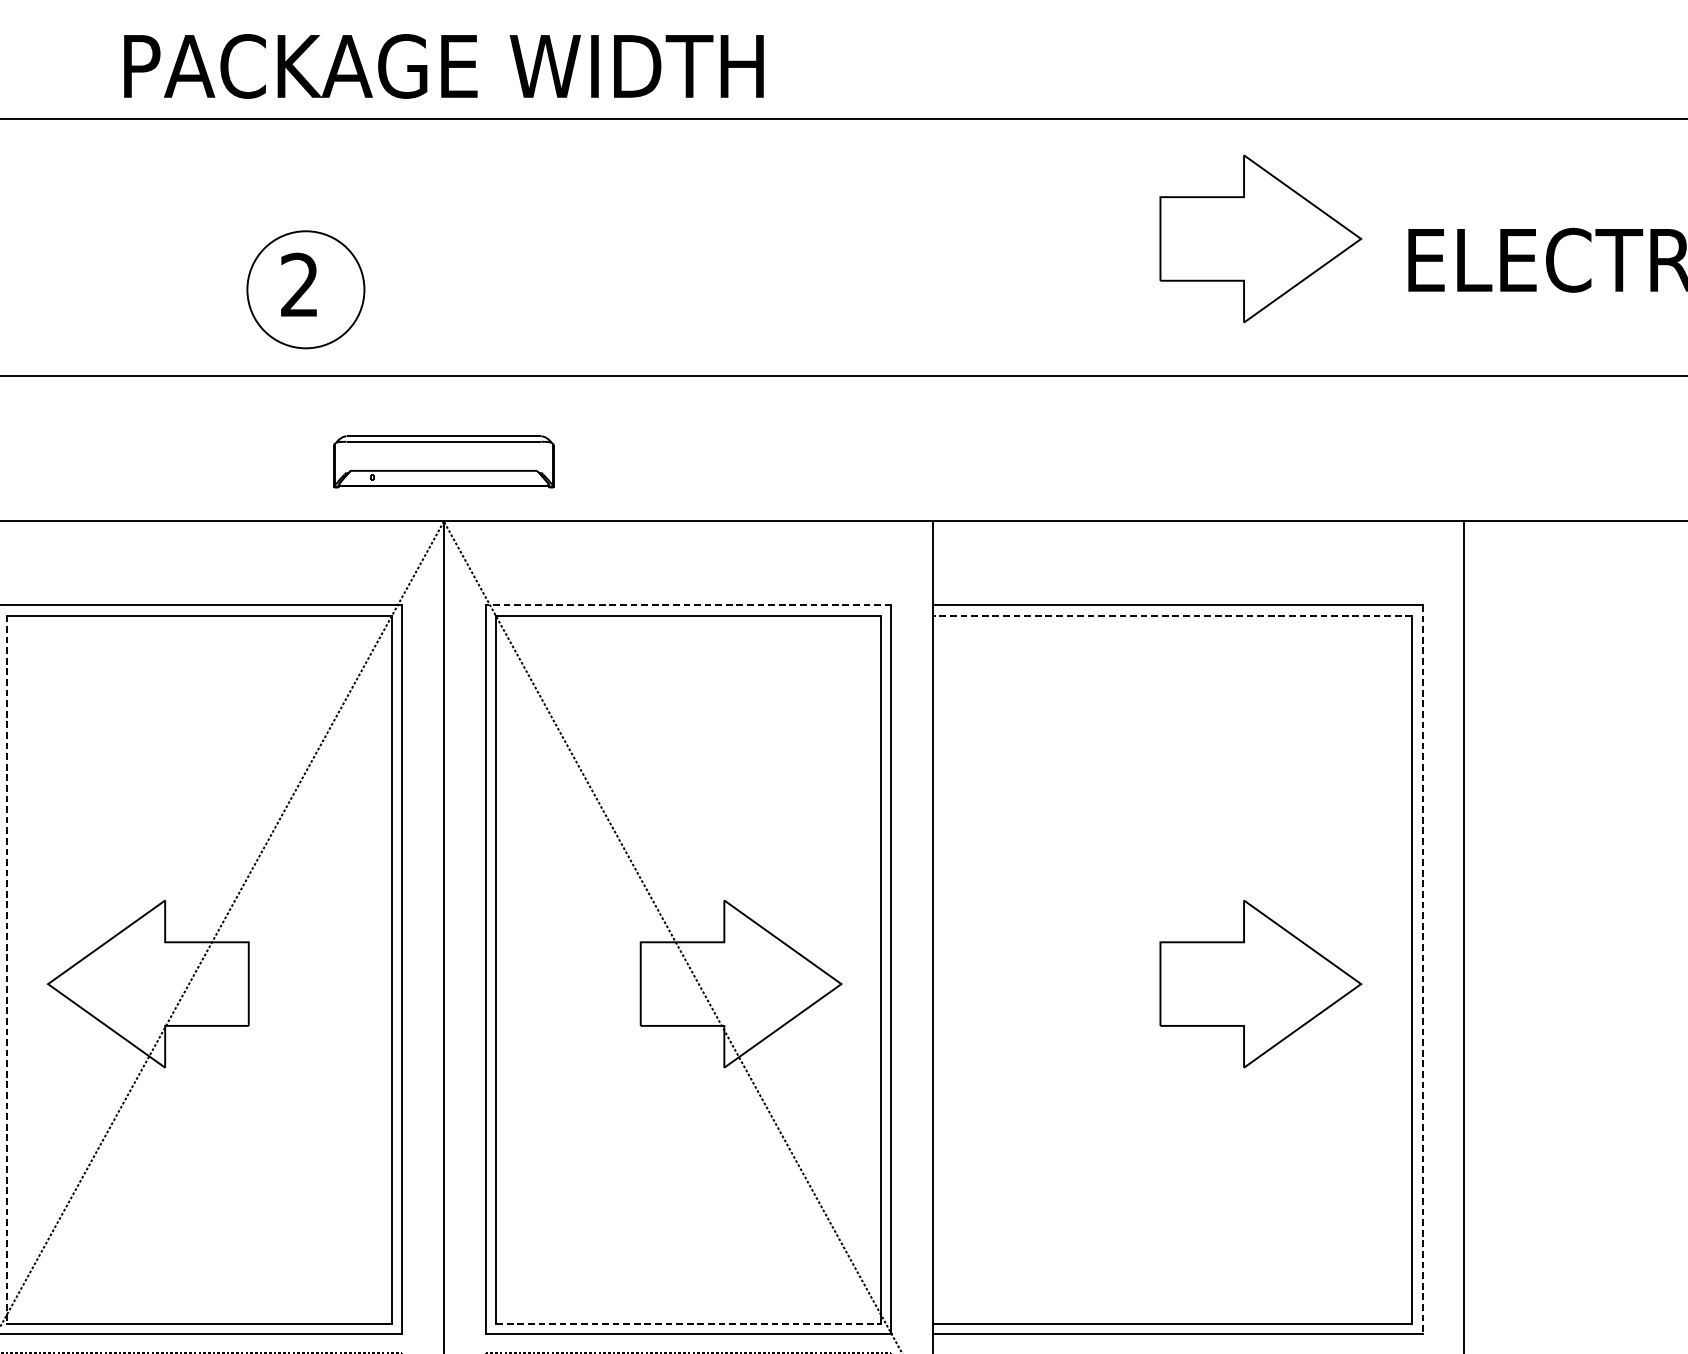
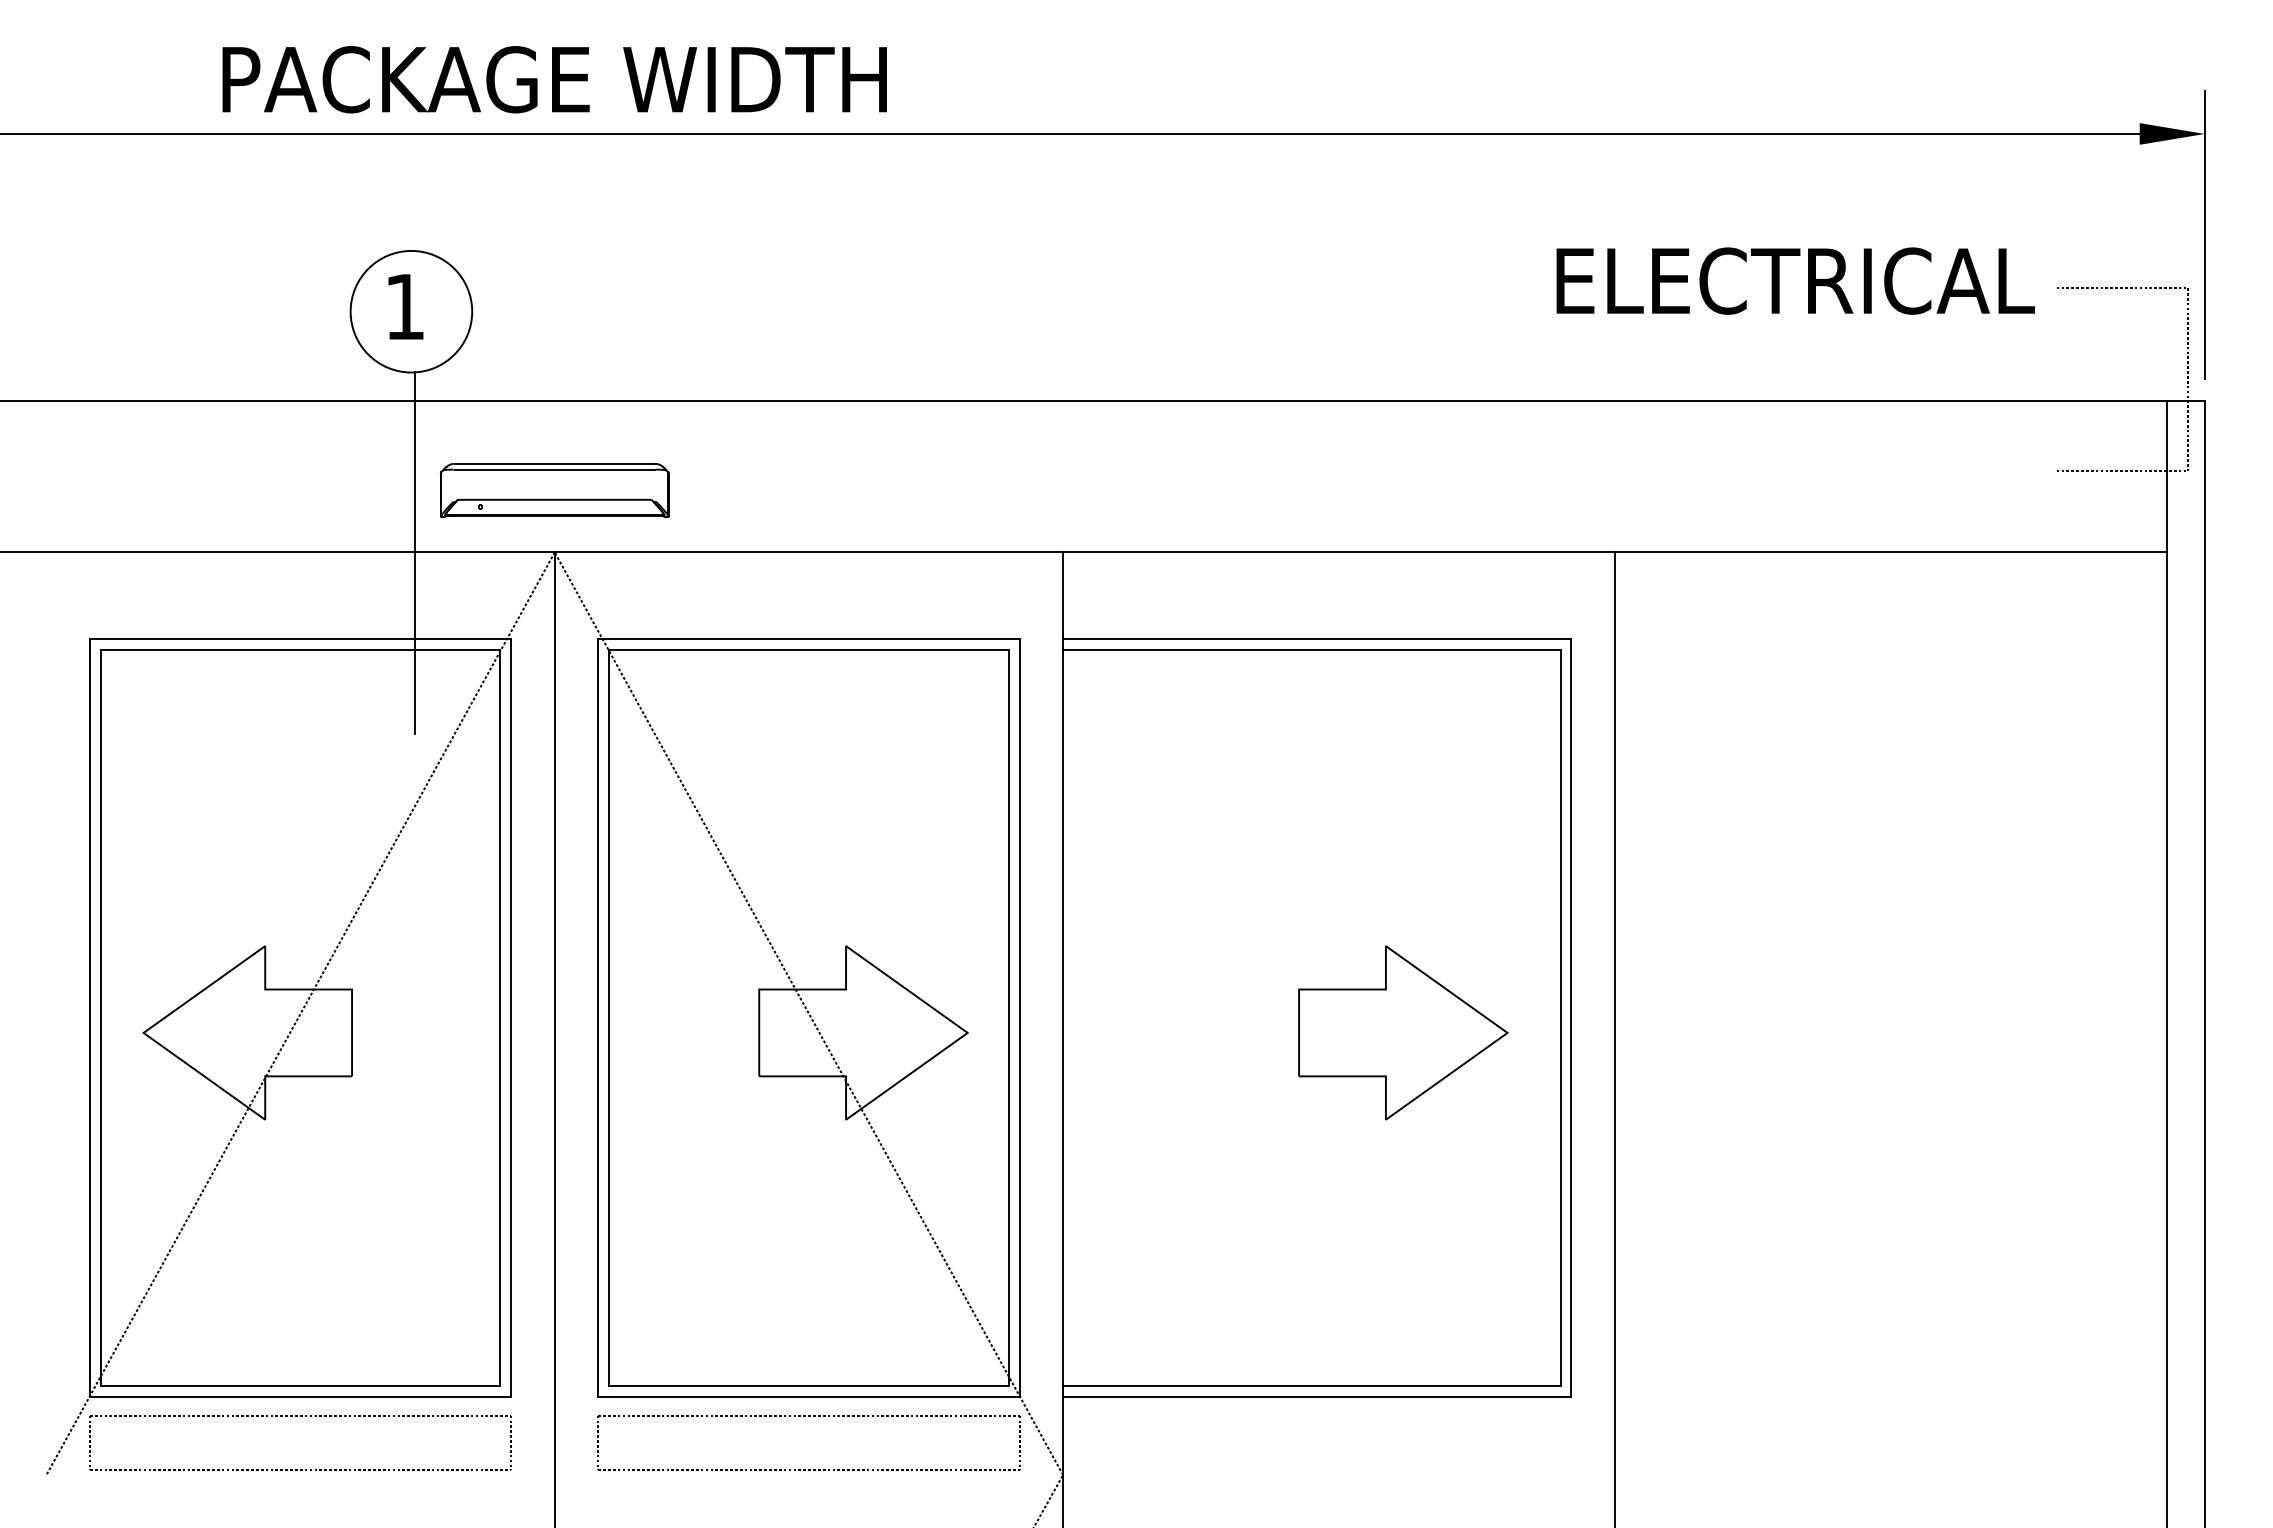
part: (1260, 238) -> (1403, 258), removed
text: (299, 284) -> (404, 306), 2 -> 1
line: (309, 521) -> (415, 552), added
line: (688, 605) -> (808, 639), dashed -> solid
line: (1172, 615) -> (1311, 650), dashed -> solid
line: (6, 969) -> (100, 1017), dashed -> solid
line: (1422, 969) -> (1571, 1017), dashed -> solid
line: (688, 1323) -> (808, 1385), dashed -> solid

